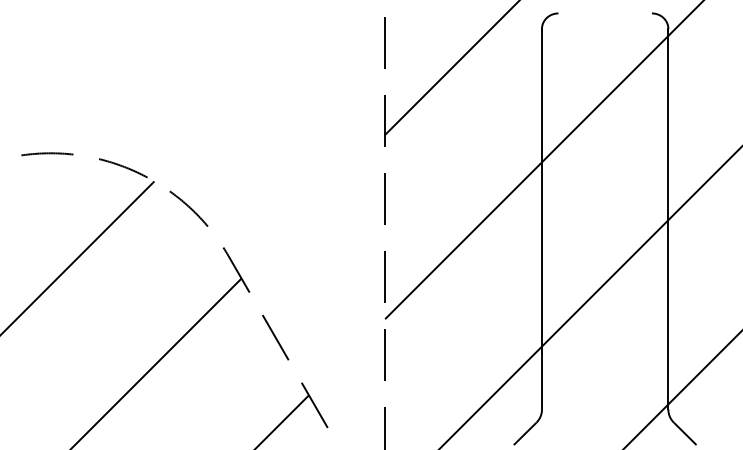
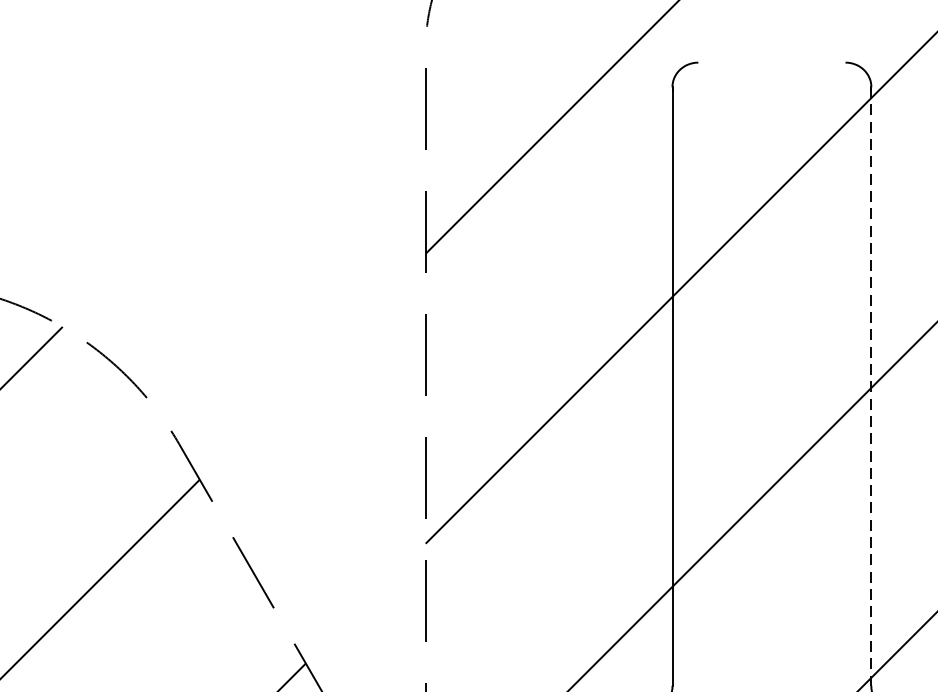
line: (668, 219) -> (871, 386), solid -> dashed

